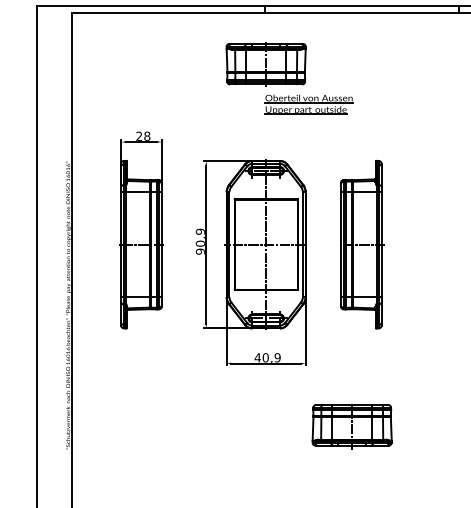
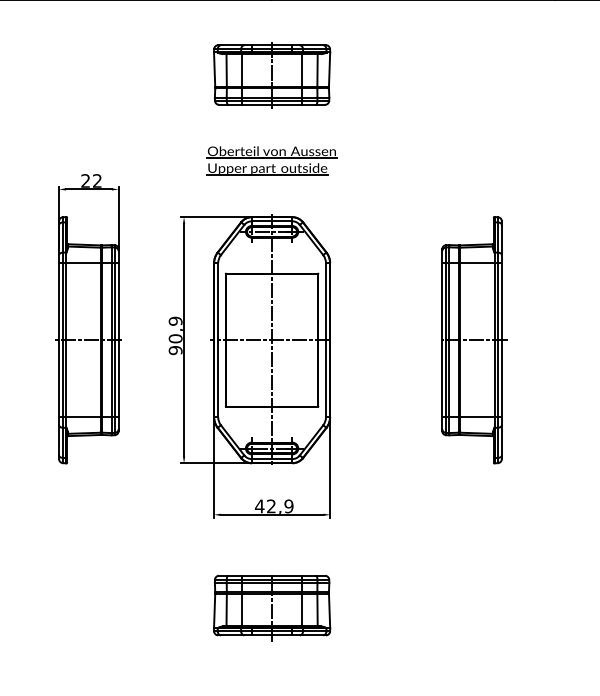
part: (308, 104) -> (271, 160), moved
text: (147, 135) -> (97, 179), 28 -> 22
part: (362, 244) -> (473, 339), moved
text: (265, 357) -> (271, 505), 40,9 -> 42,9
part: (351, 426) -> (271, 607), moved

